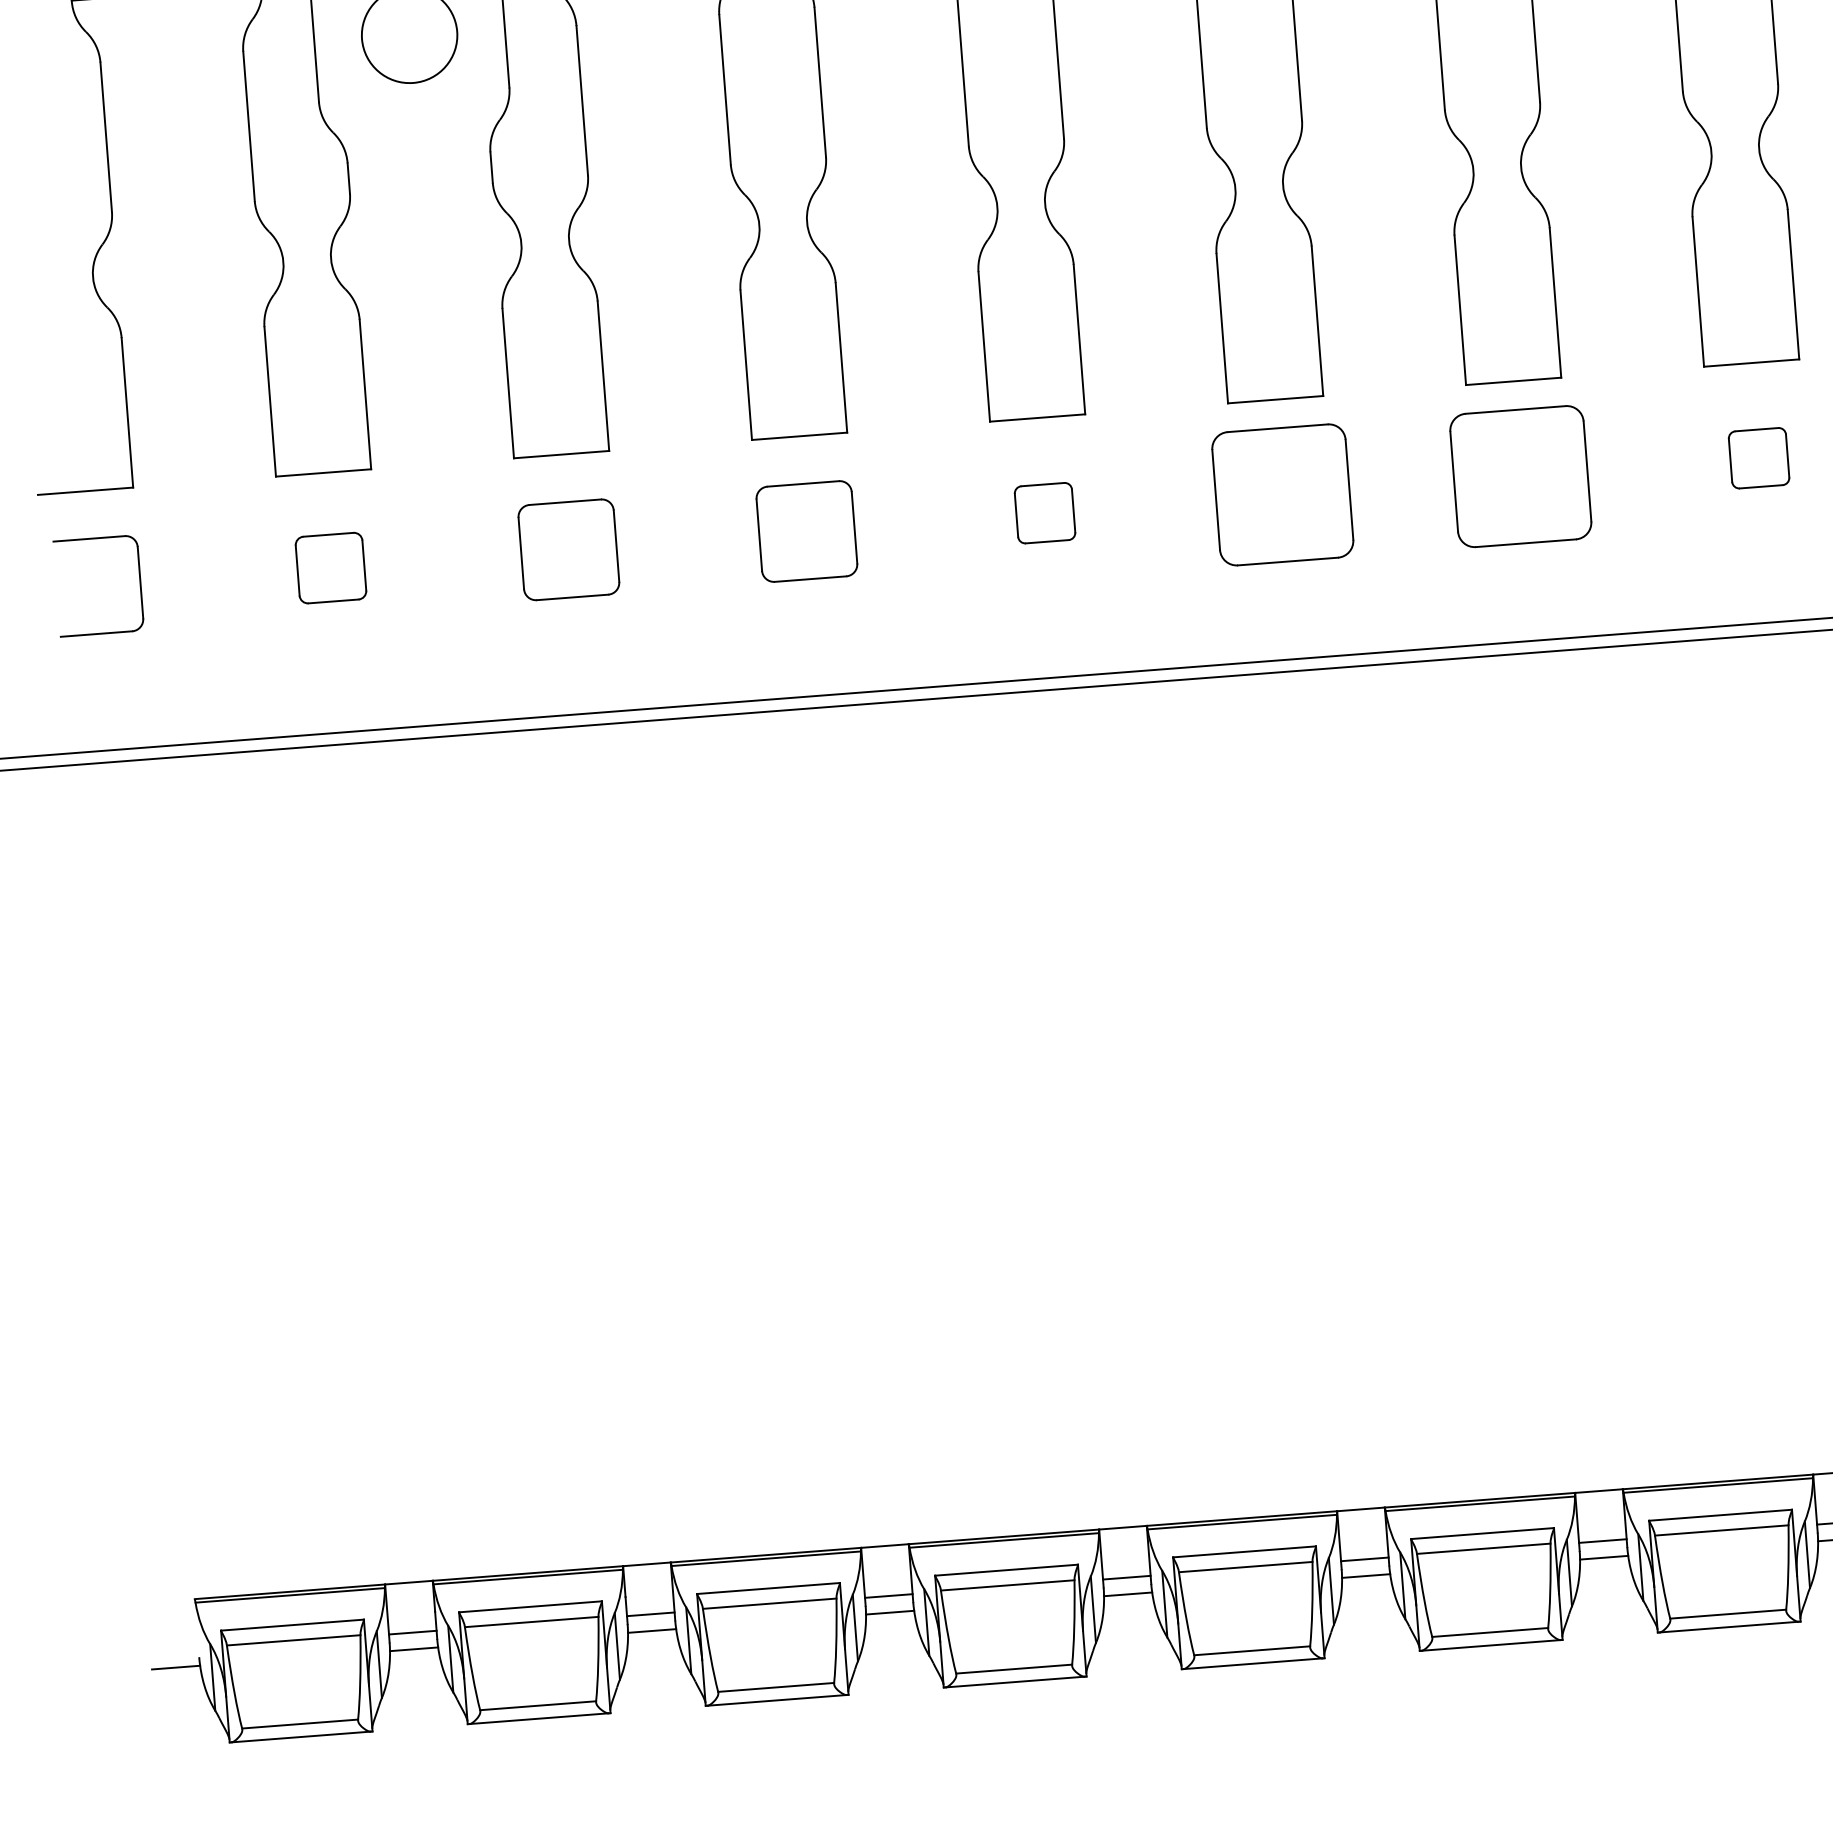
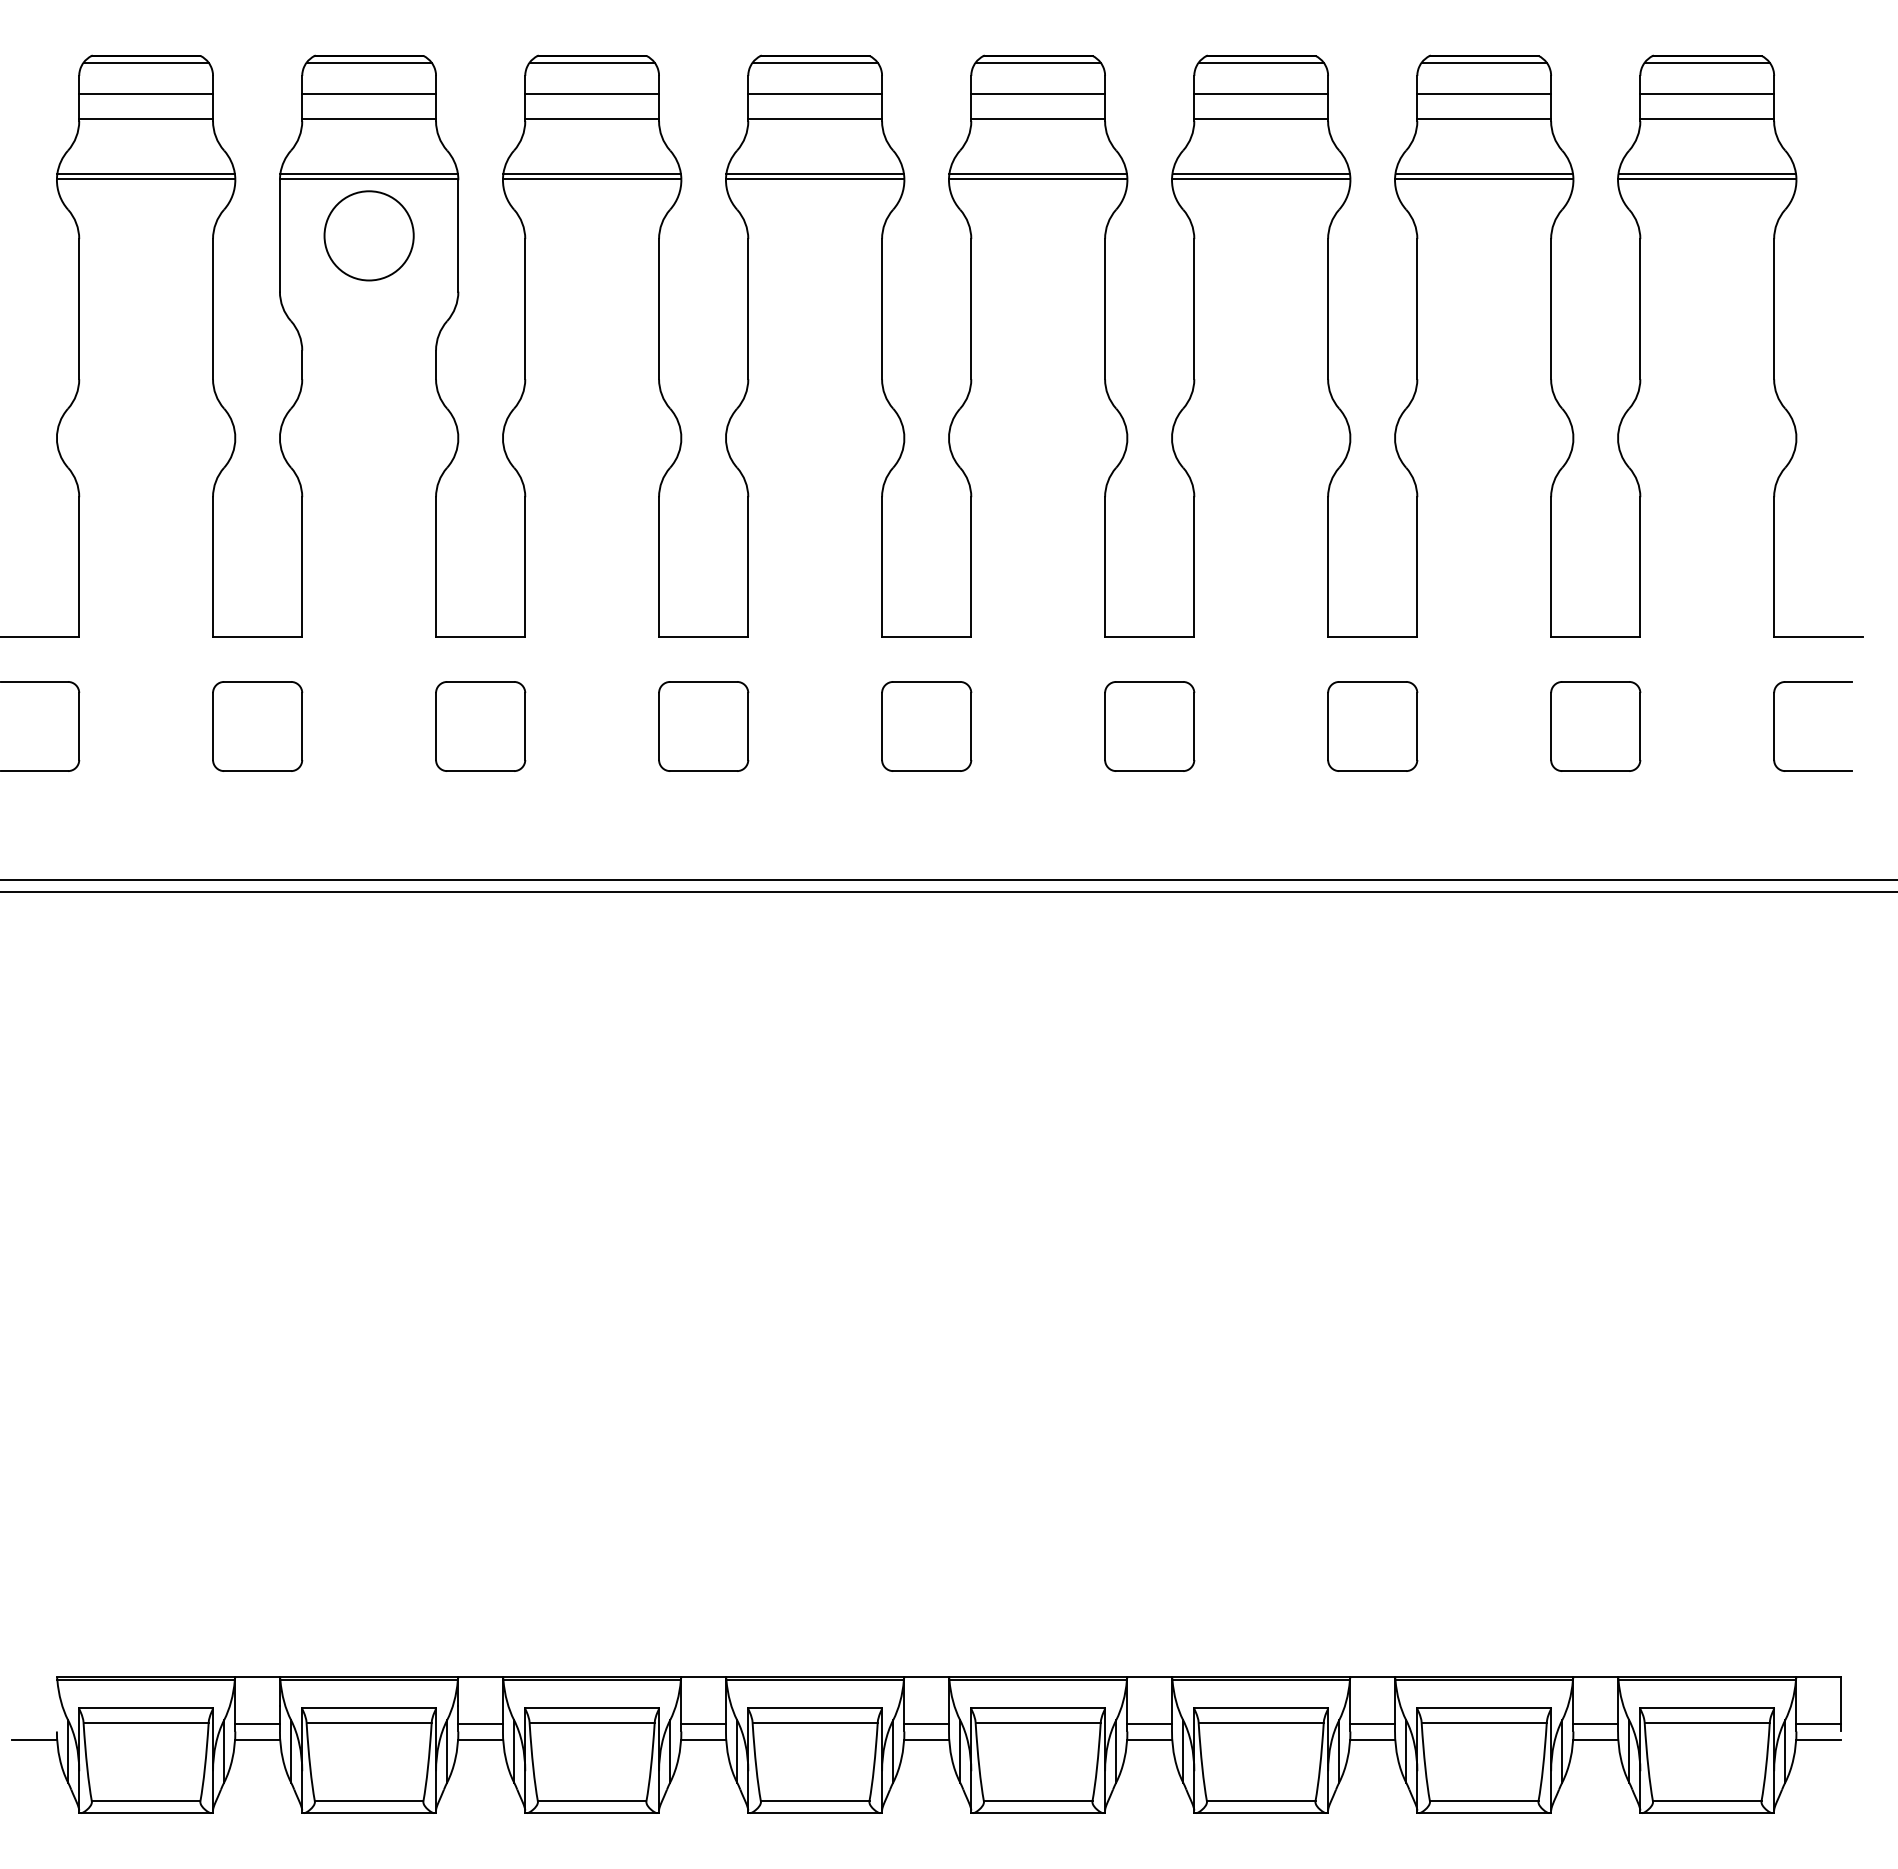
part: (1758, 458) -> (1595, 726), size x1.67
part: (1520, 476) -> (1372, 726), size x0.71
part: (1282, 494) -> (1149, 726), size x0.71
part: (1044, 513) -> (926, 726), size x1.67
part: (330, 568) -> (257, 726), size x1.43

